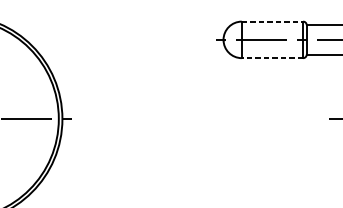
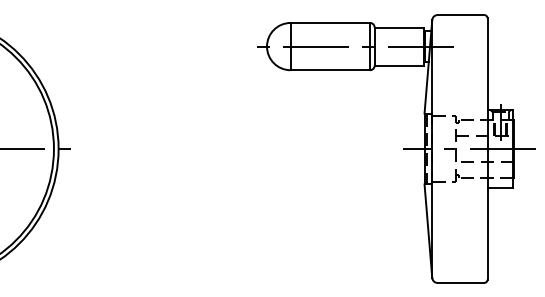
line: (272, 21) -> (330, 22), dashed -> solid
line: (272, 58) -> (330, 70), dashed -> solid

